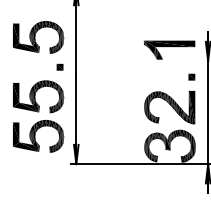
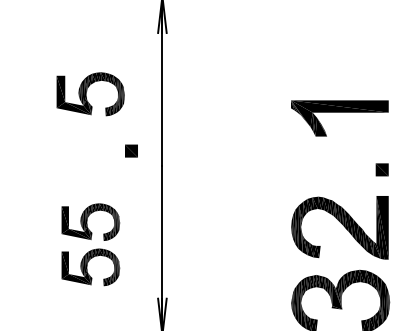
part: (38, 37) -> (90, 94), size x0.7
part: (38, 116) -> (90, 244), size x0.6

